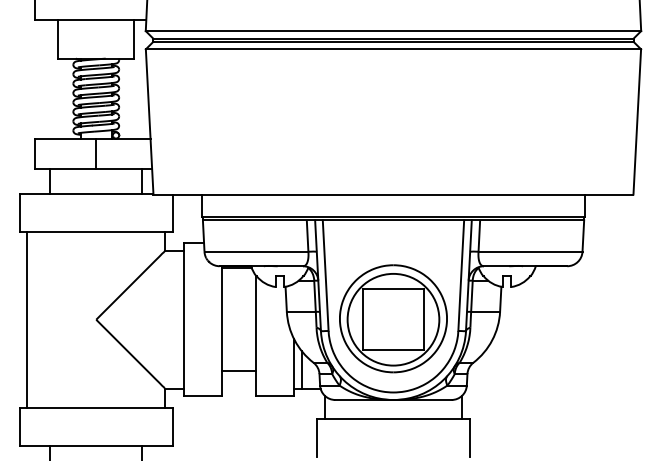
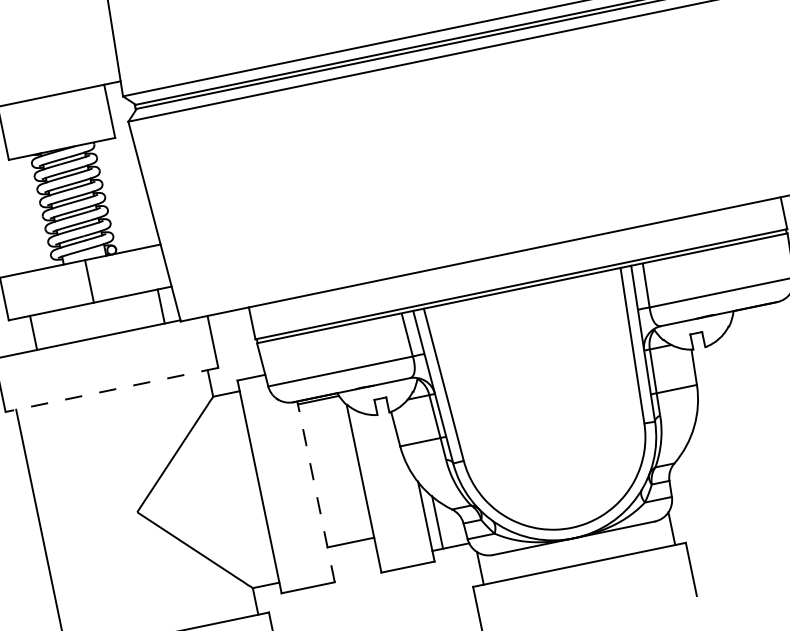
line: (95, 231) -> (110, 389), solid -> dashed
part: (393, 318) -> (550, 424), removed
line: (222, 331) -> (316, 492), solid -> dashed

